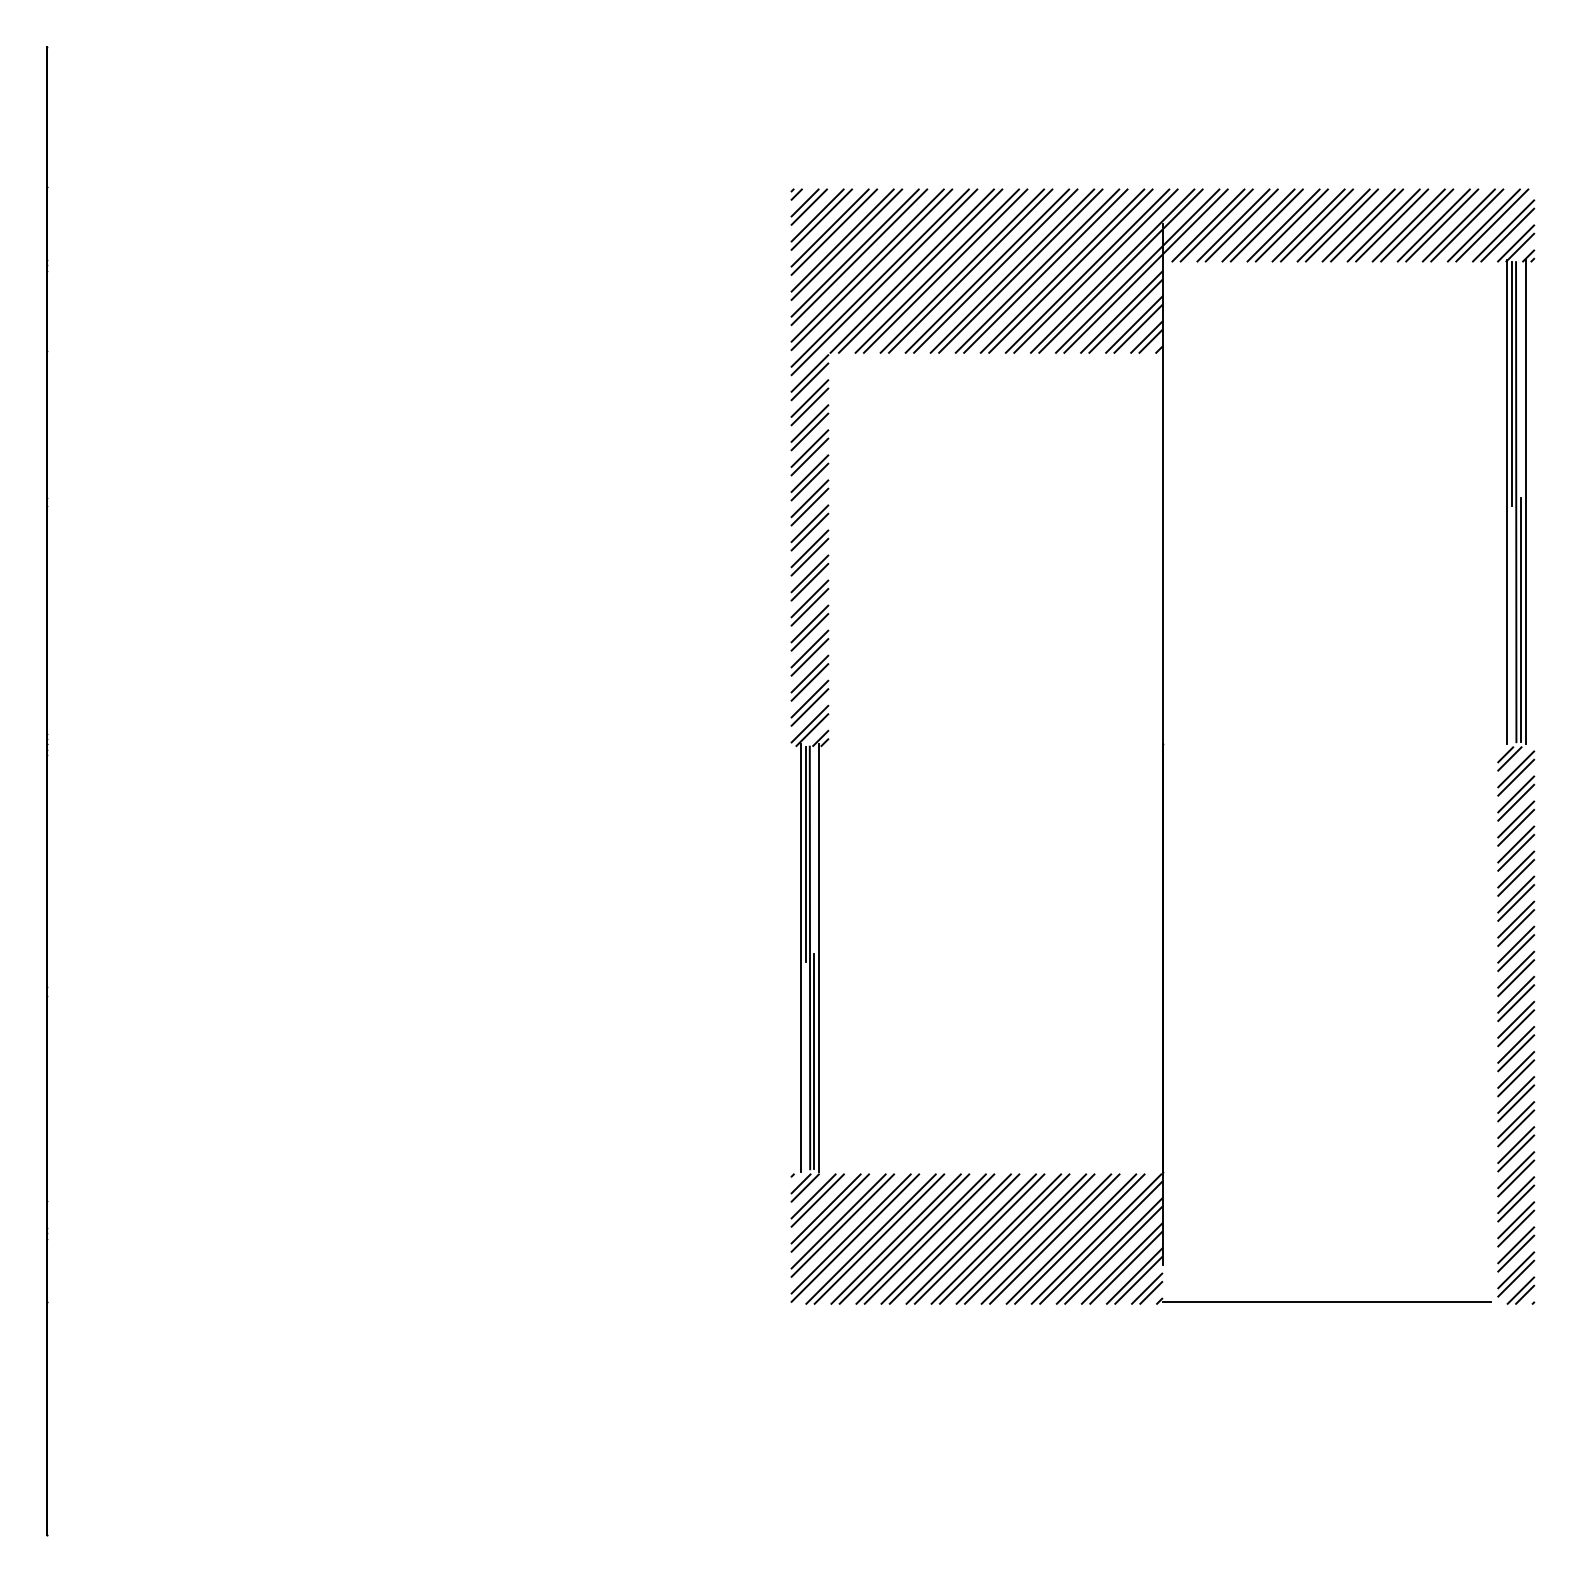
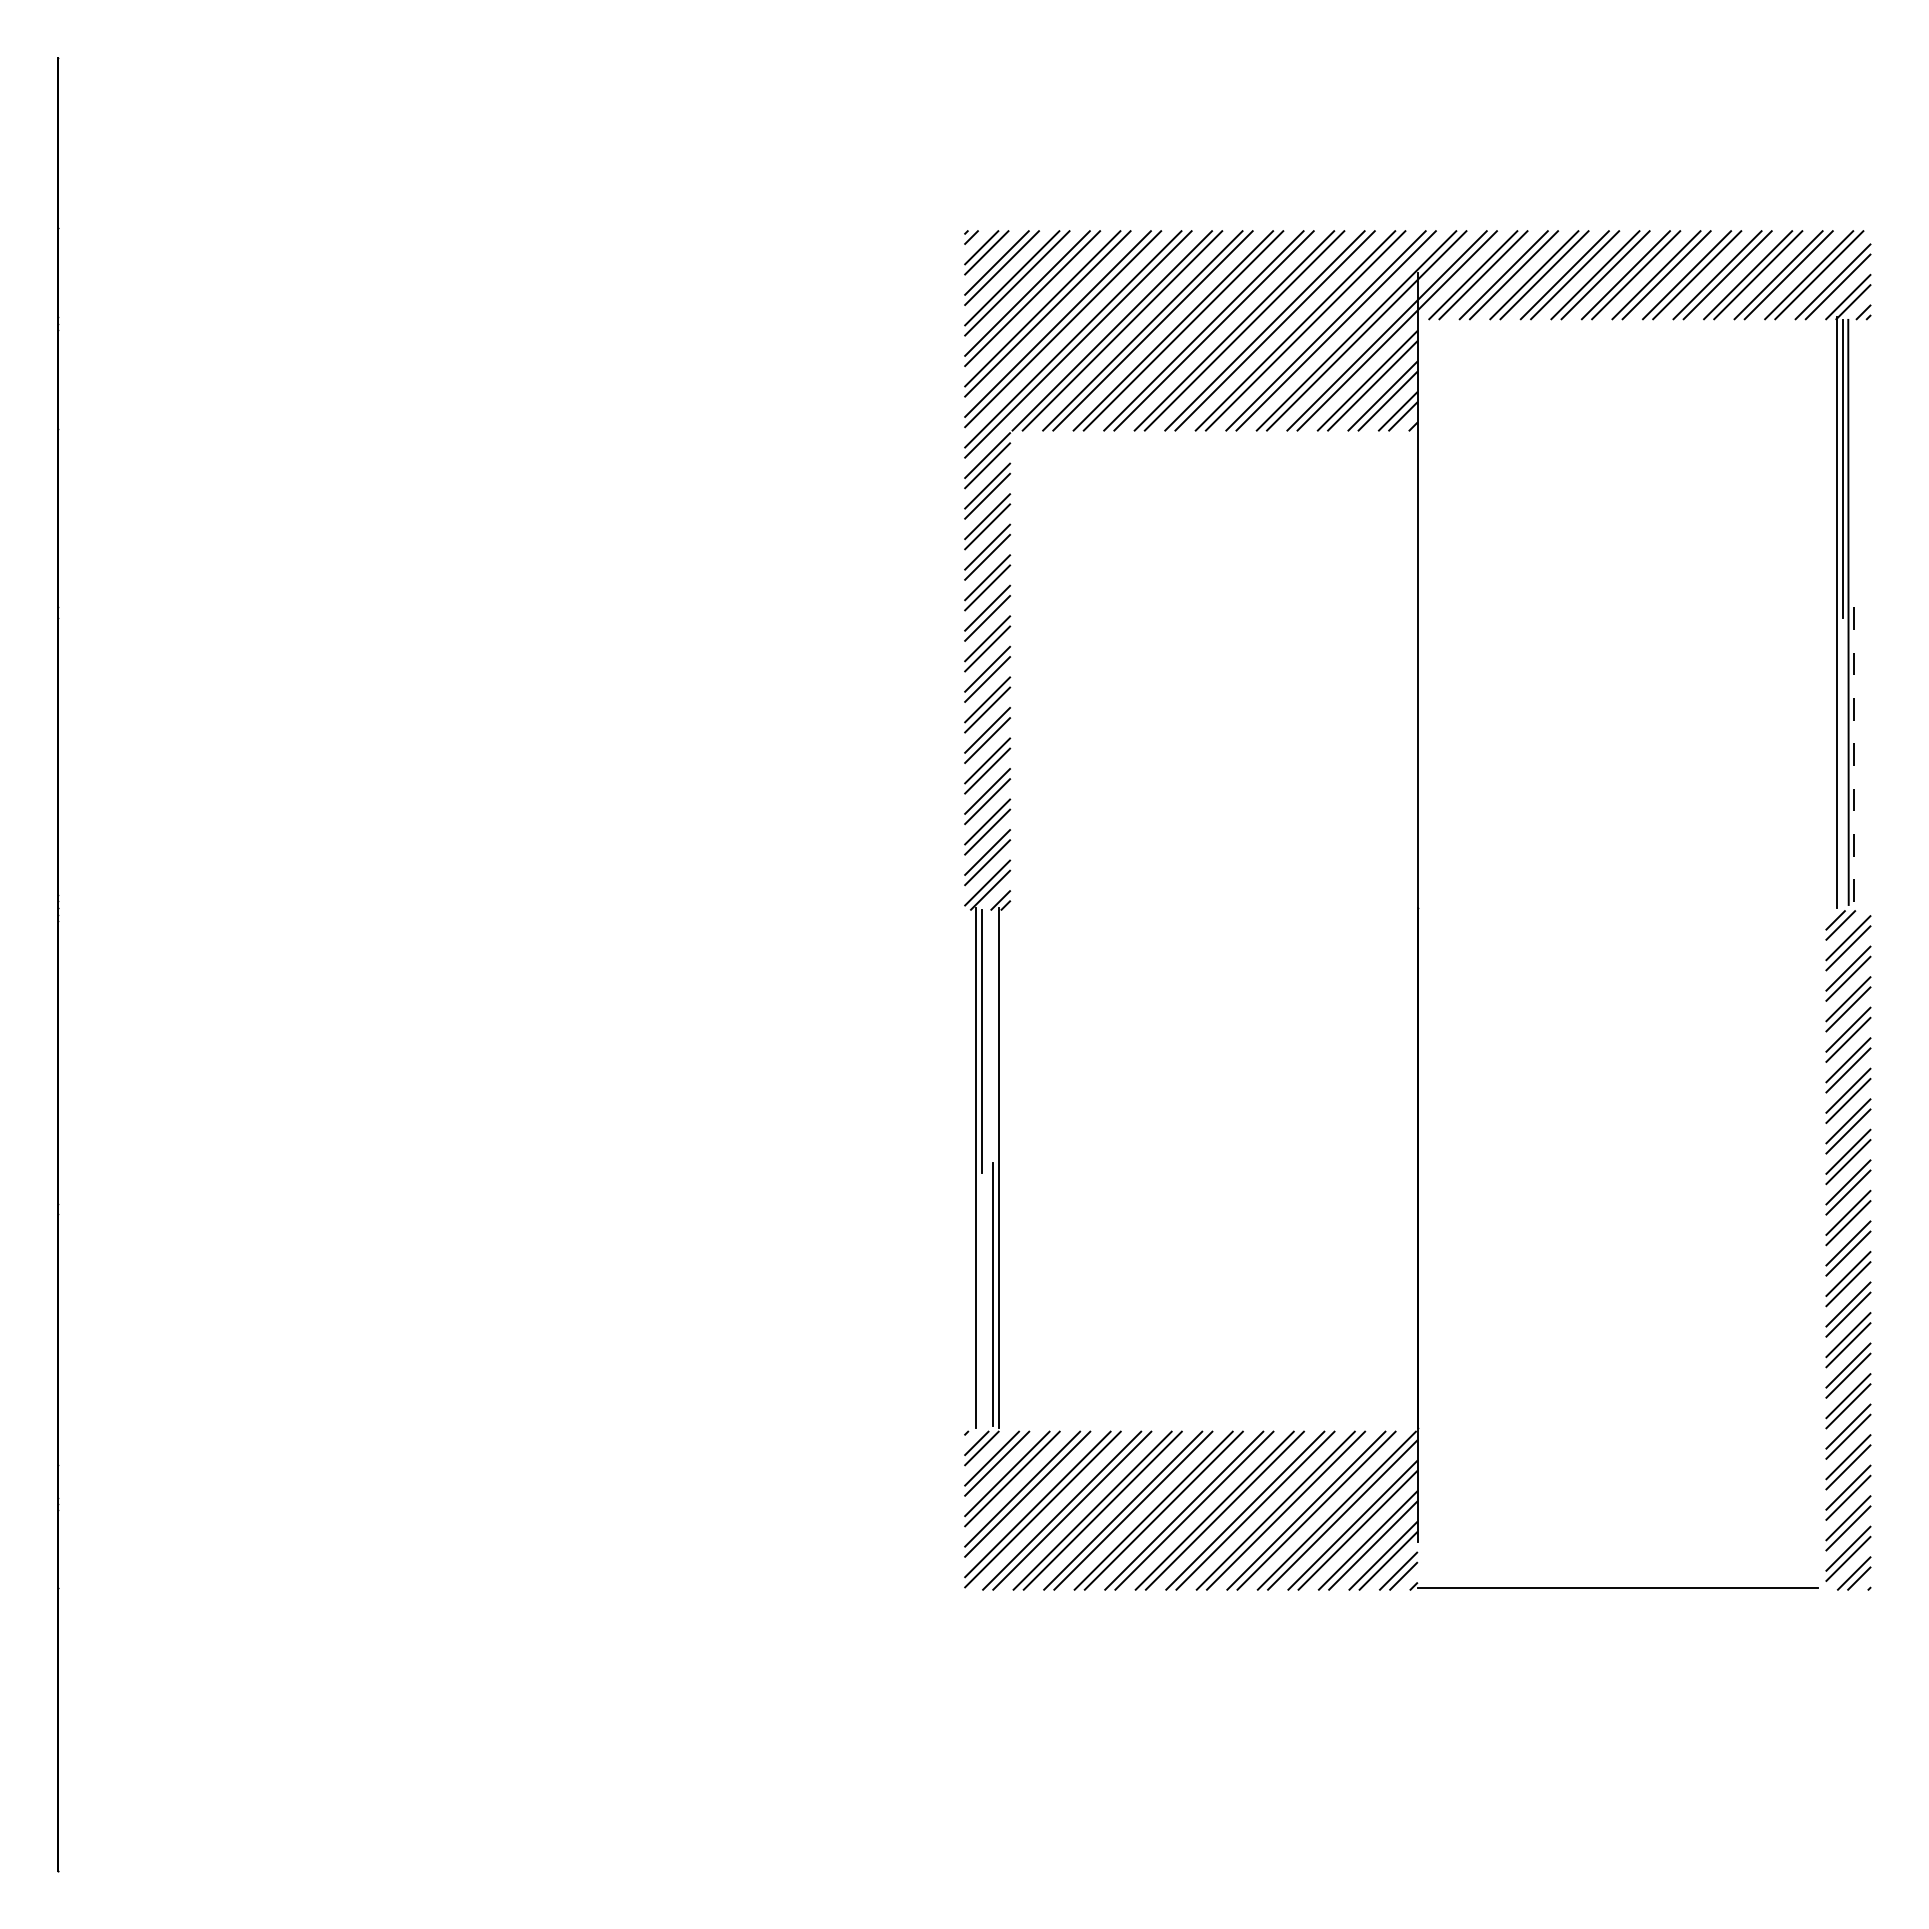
line: (1525, 502) -> (1859, 612), removed
line: (1520, 620) -> (1853, 756), solid -> dashed
line: (809, 957) -> (987, 1167), removed

